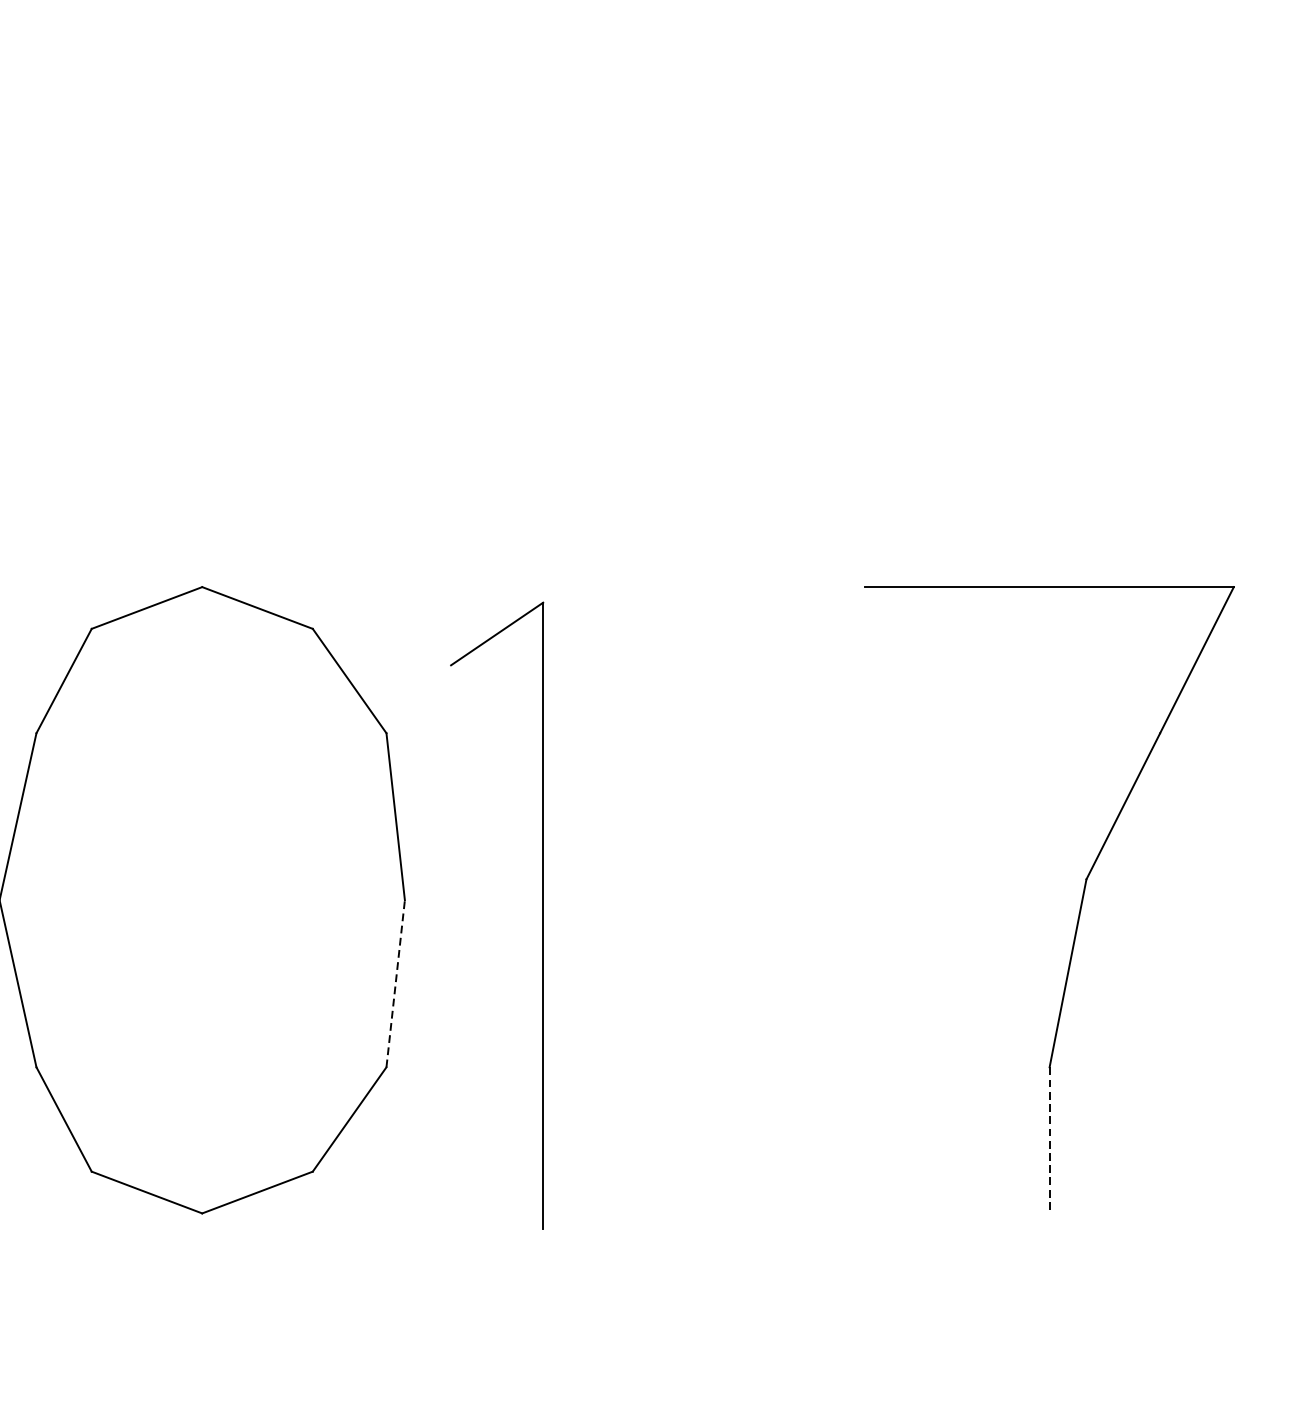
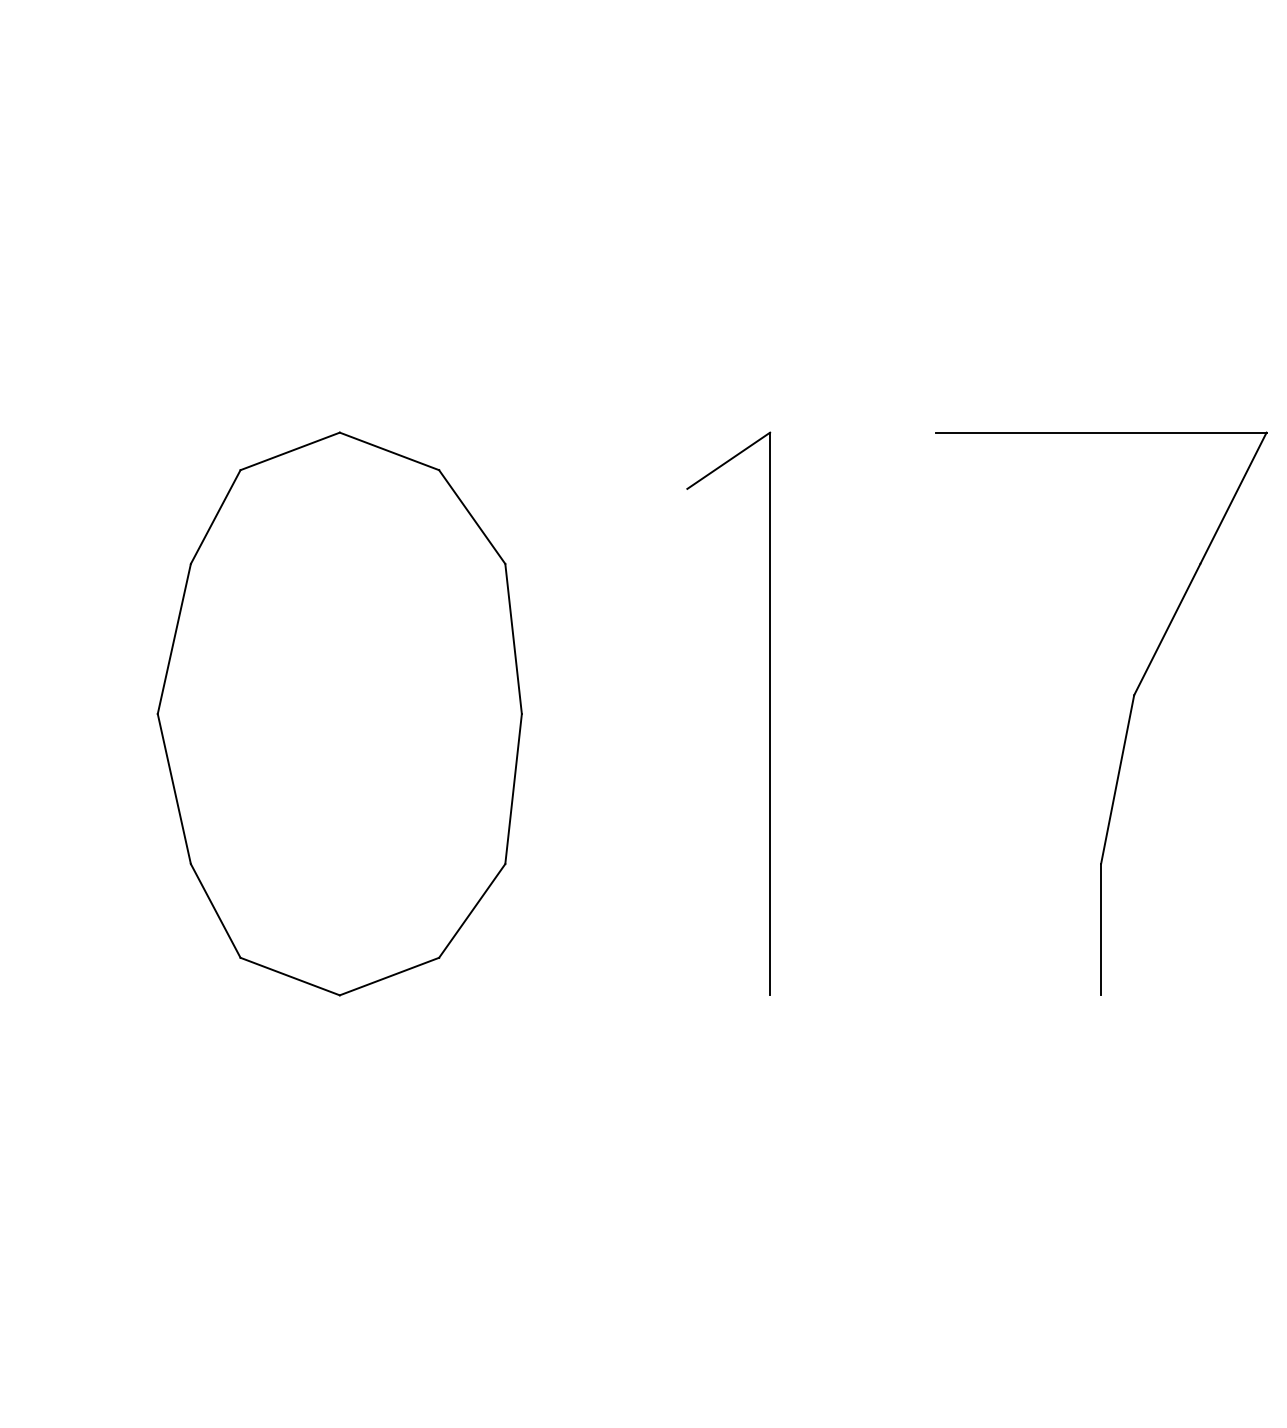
part: (542, 915) -> (769, 713), moved
line: (395, 983) -> (513, 788), dashed -> solid
line: (1050, 1140) -> (1101, 929), dashed -> solid

